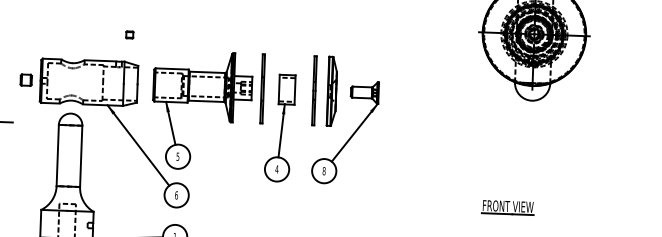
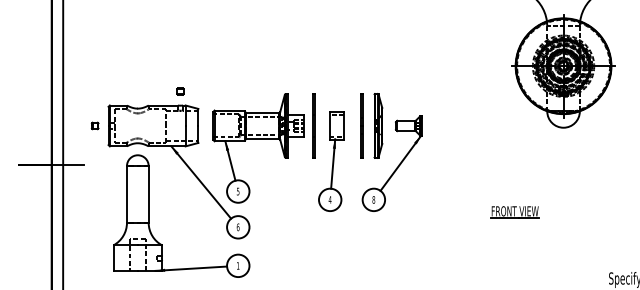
part: (129, 34) -> (180, 91), moved
part: (25, 79) -> (94, 125), size x0.62
part: (507, 207) -> (514, 212), moved

